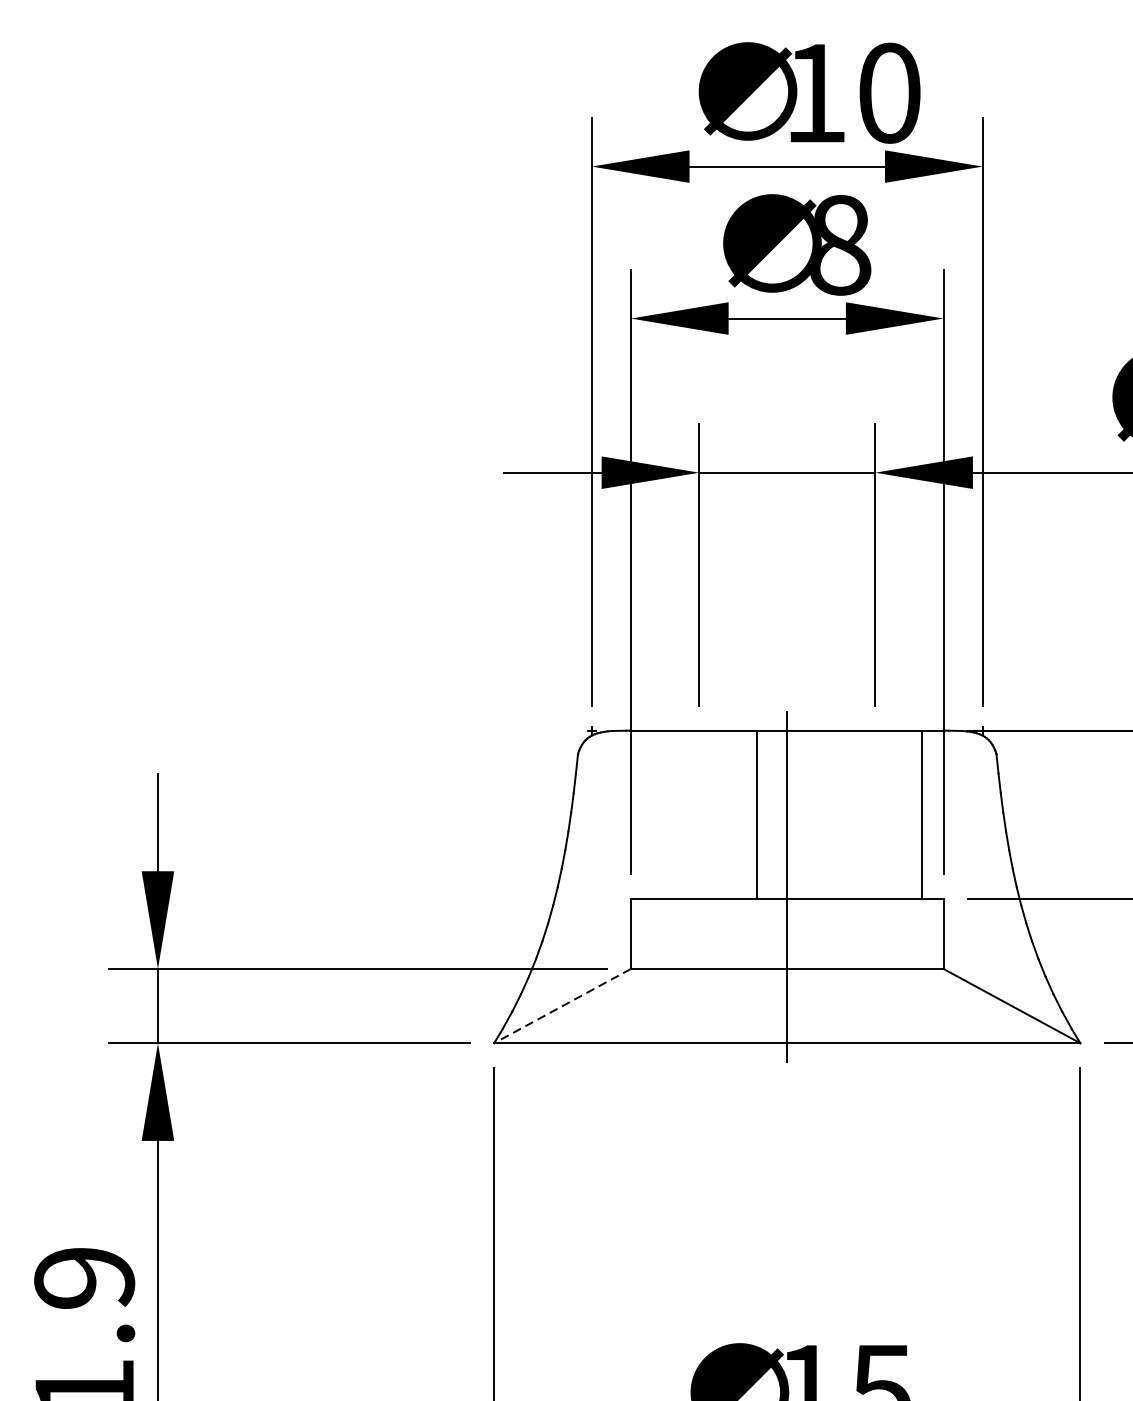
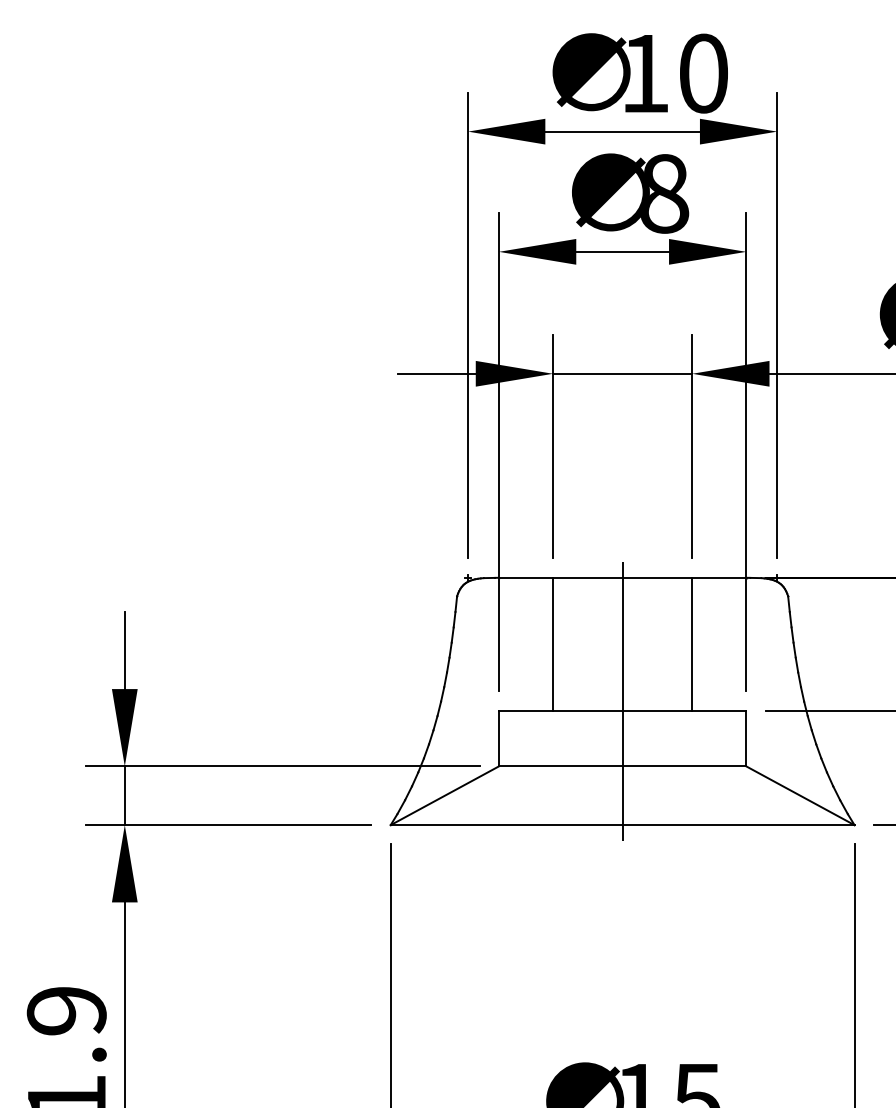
line: (758, 813) -> (553, 643), moved
line: (922, 813) -> (692, 643), moved
line: (562, 1005) -> (444, 795), dashed -> solid

